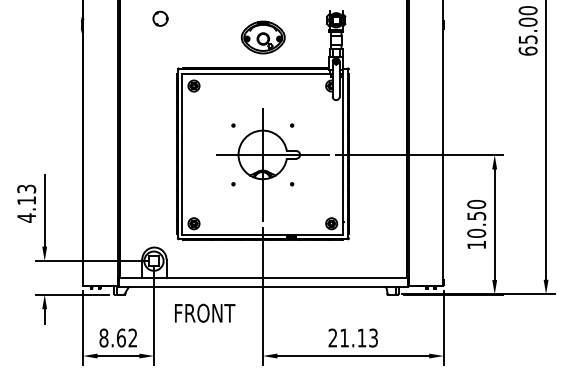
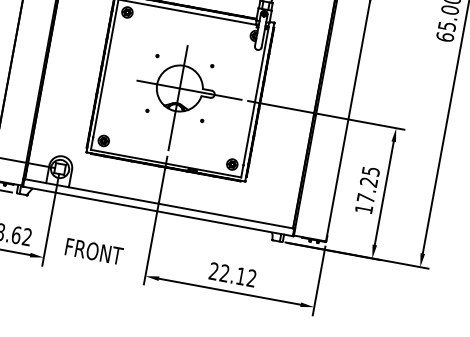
text: (476, 218) -> (368, 184), 10.50 -> 17.25
text: (205, 312) -> (94, 250), moved
text: (358, 337) -> (237, 275), 21.13 -> 22.12

